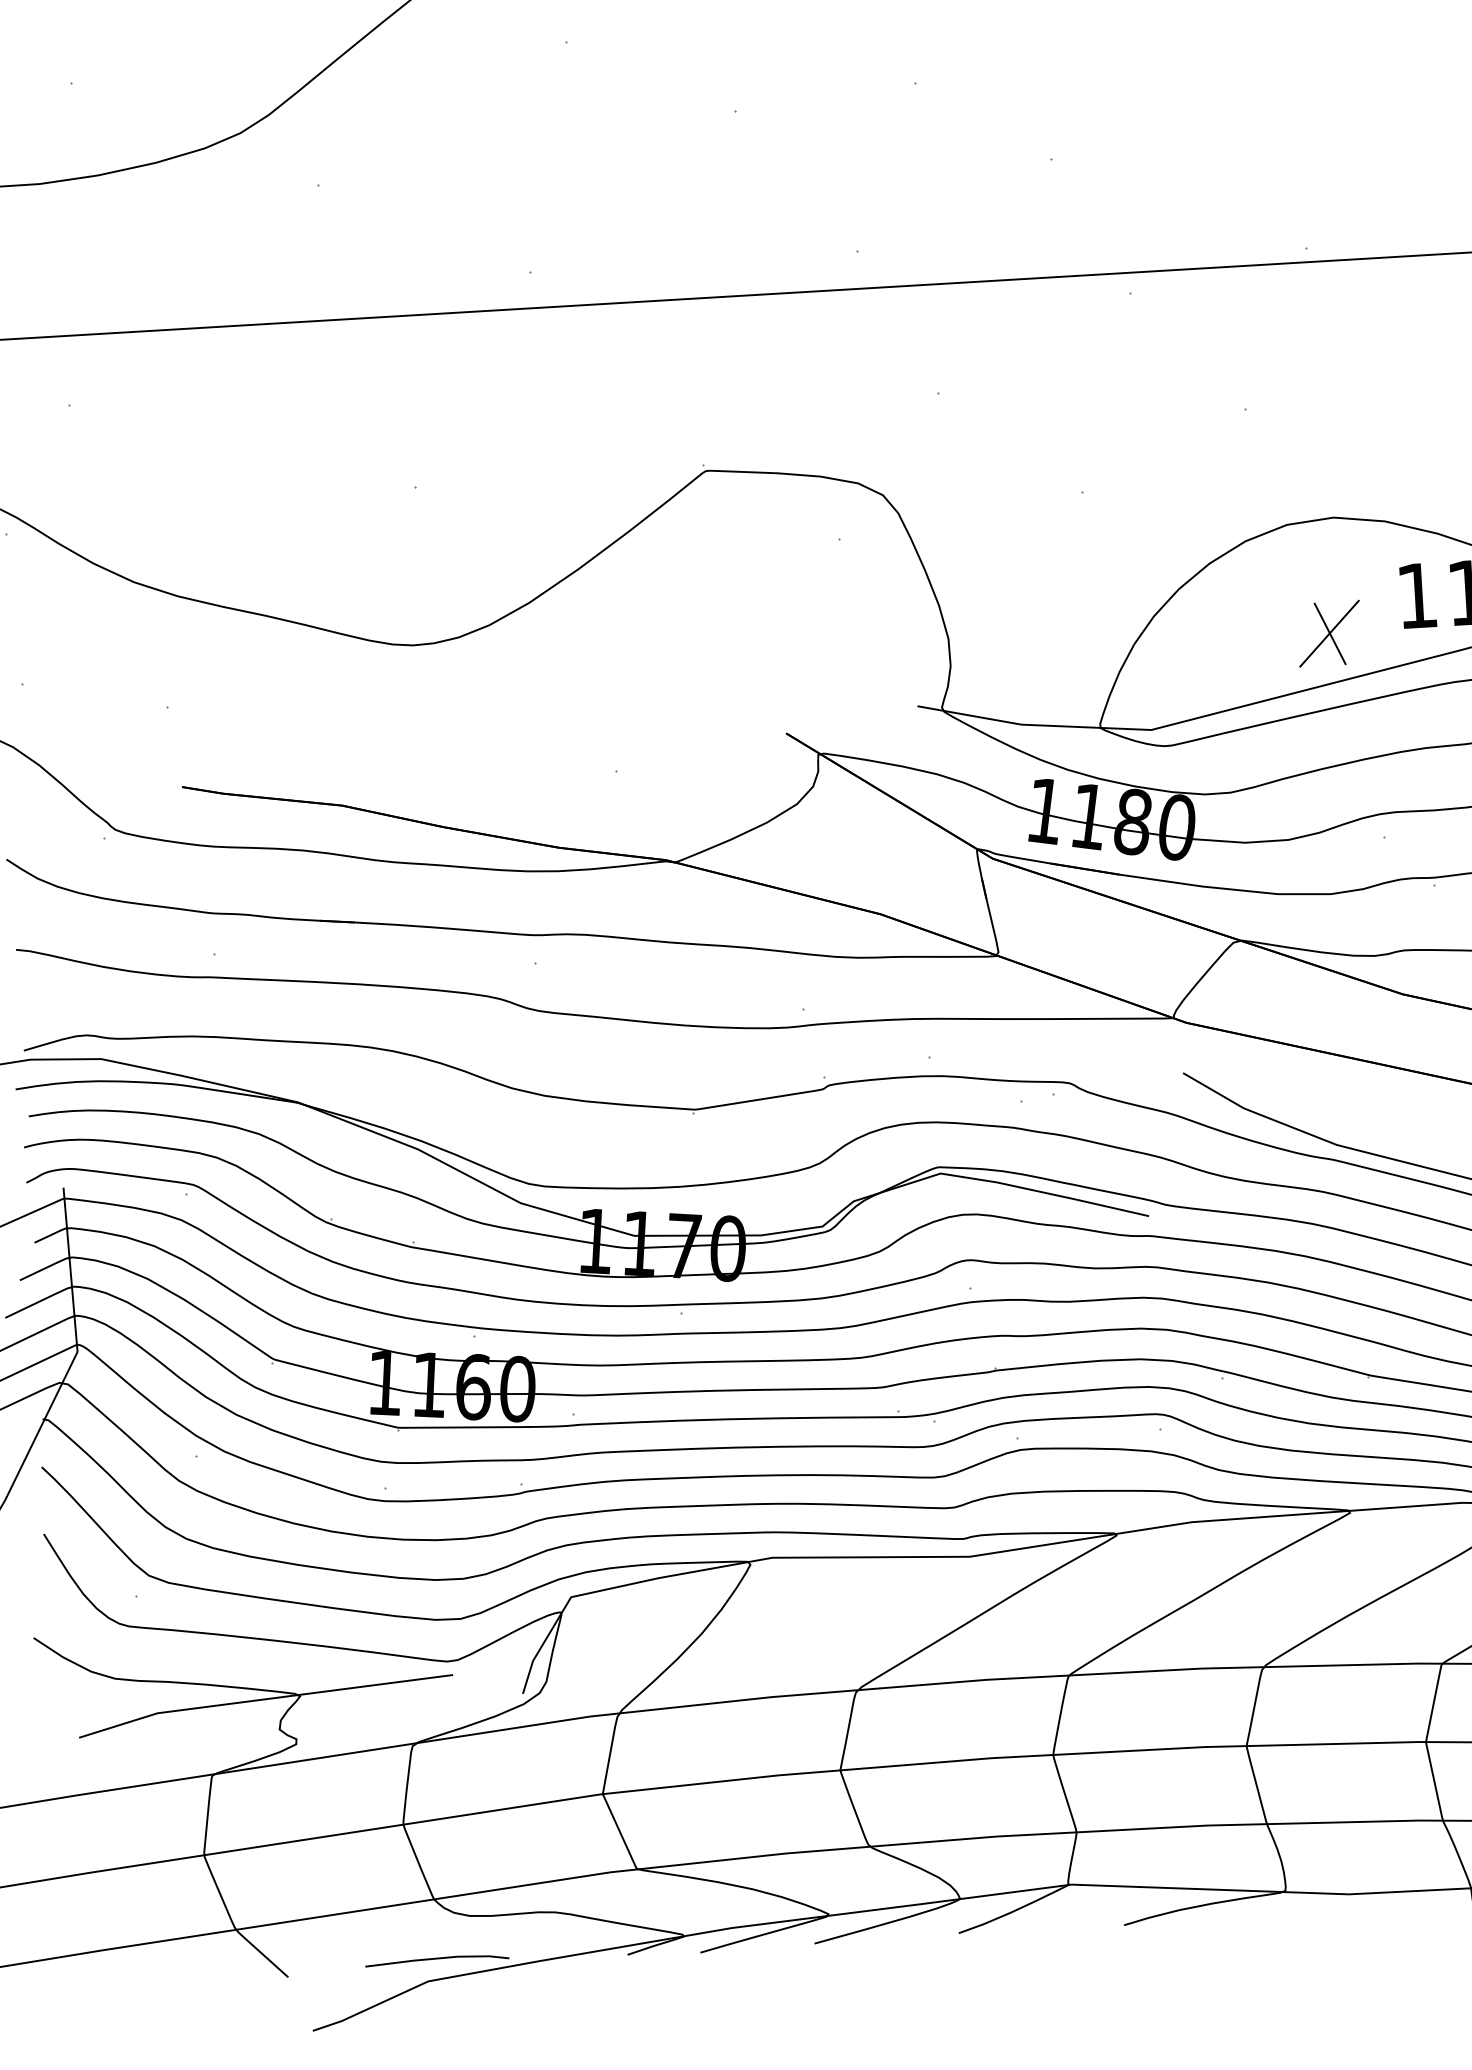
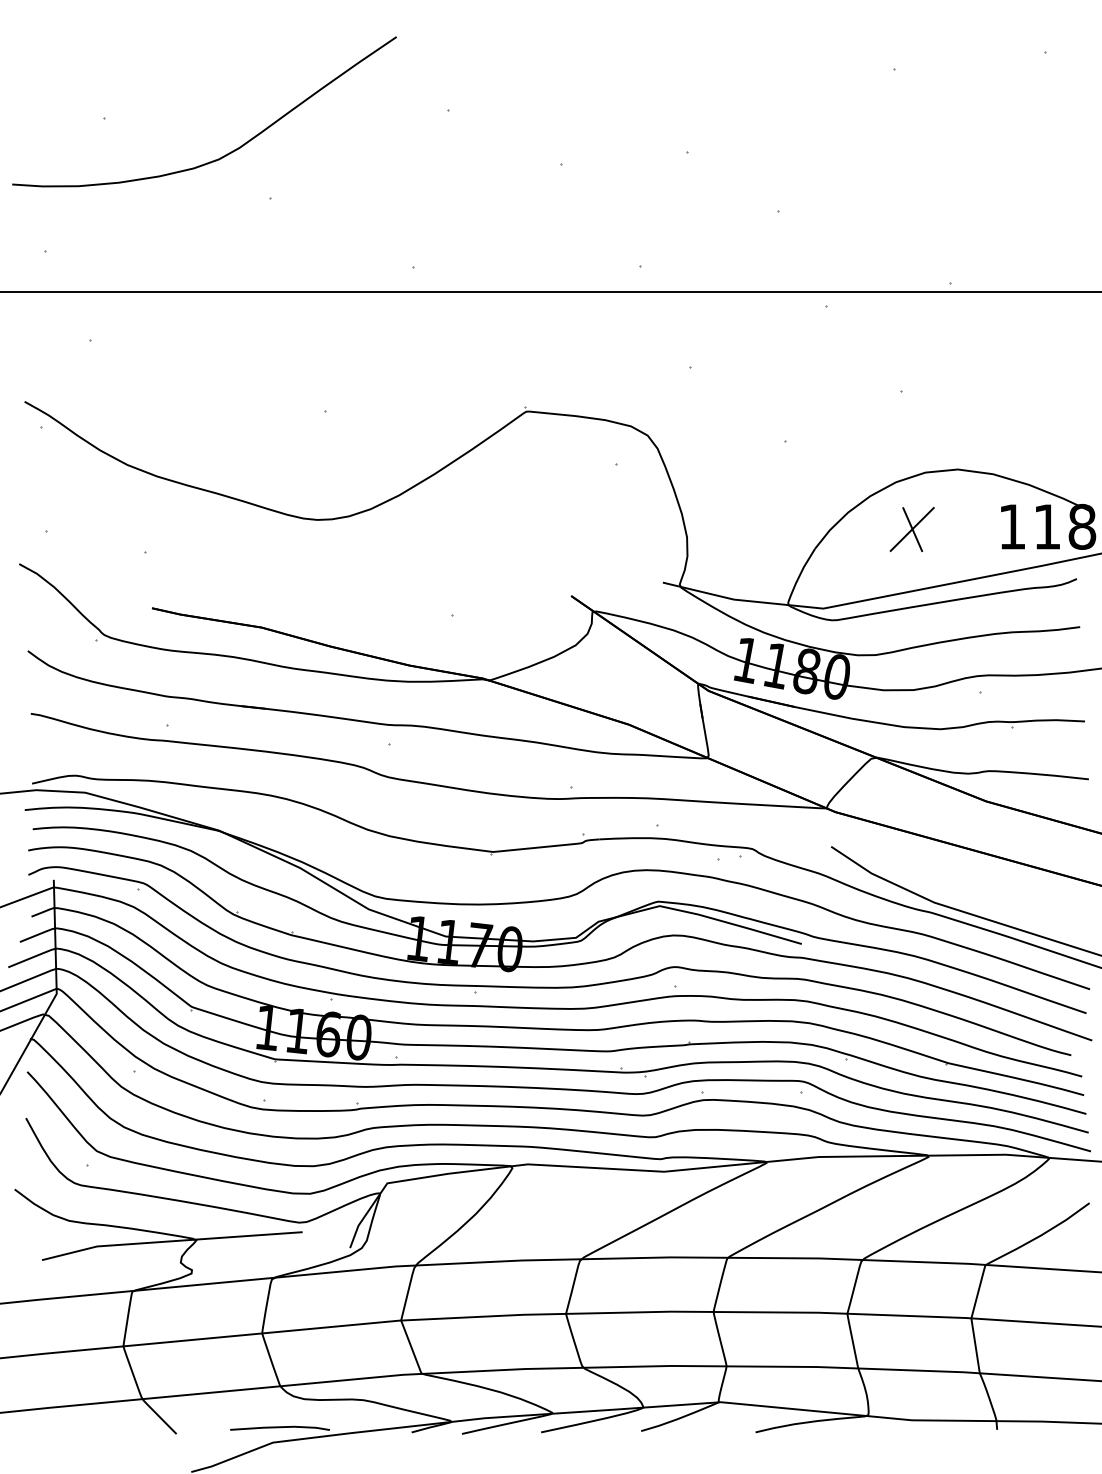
part: (1328, 633) -> (911, 529), moved

